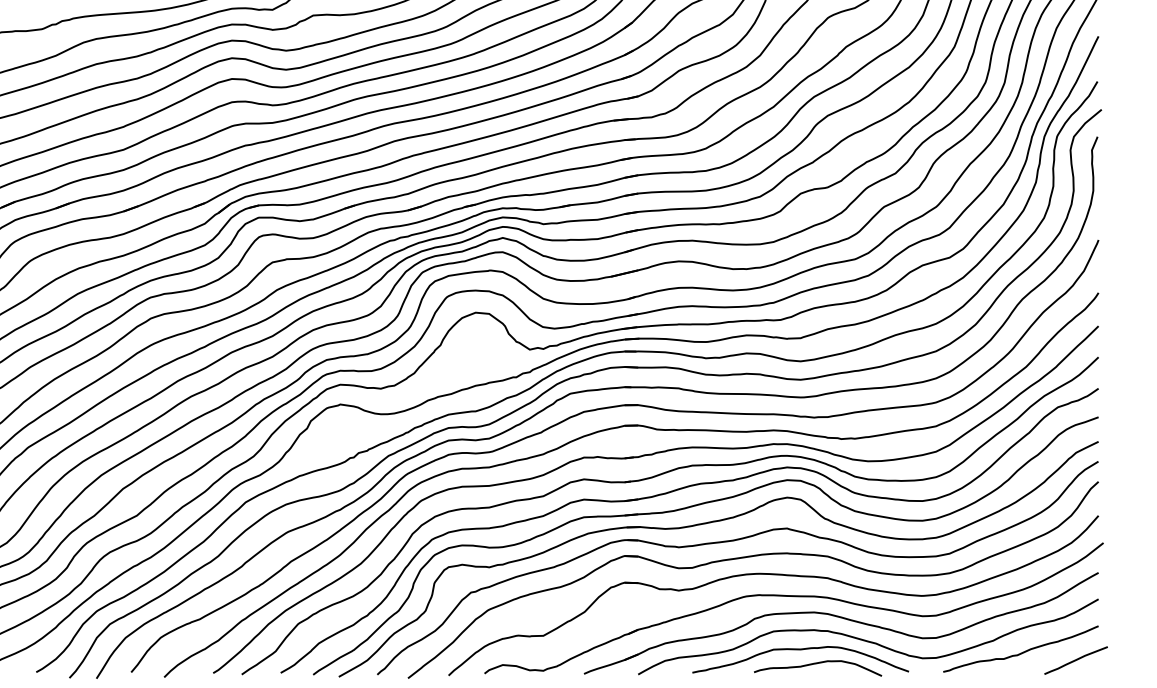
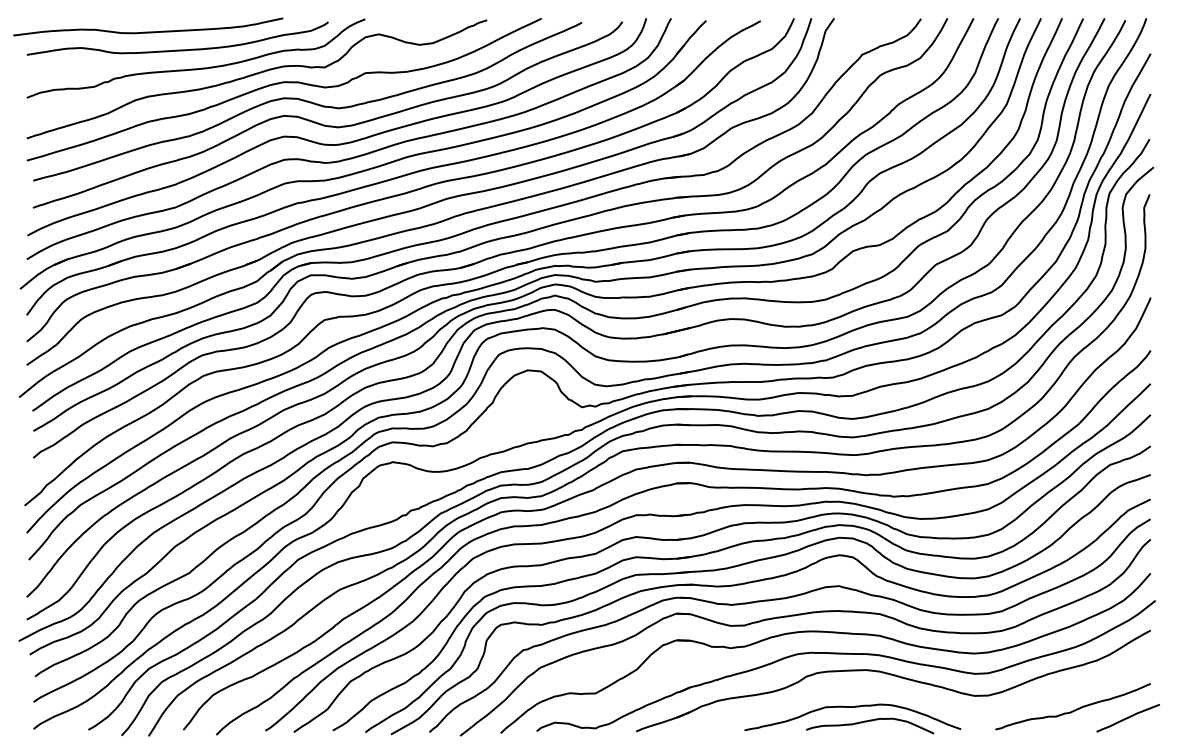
curve: (866, 639) -> (918, 697), removed

